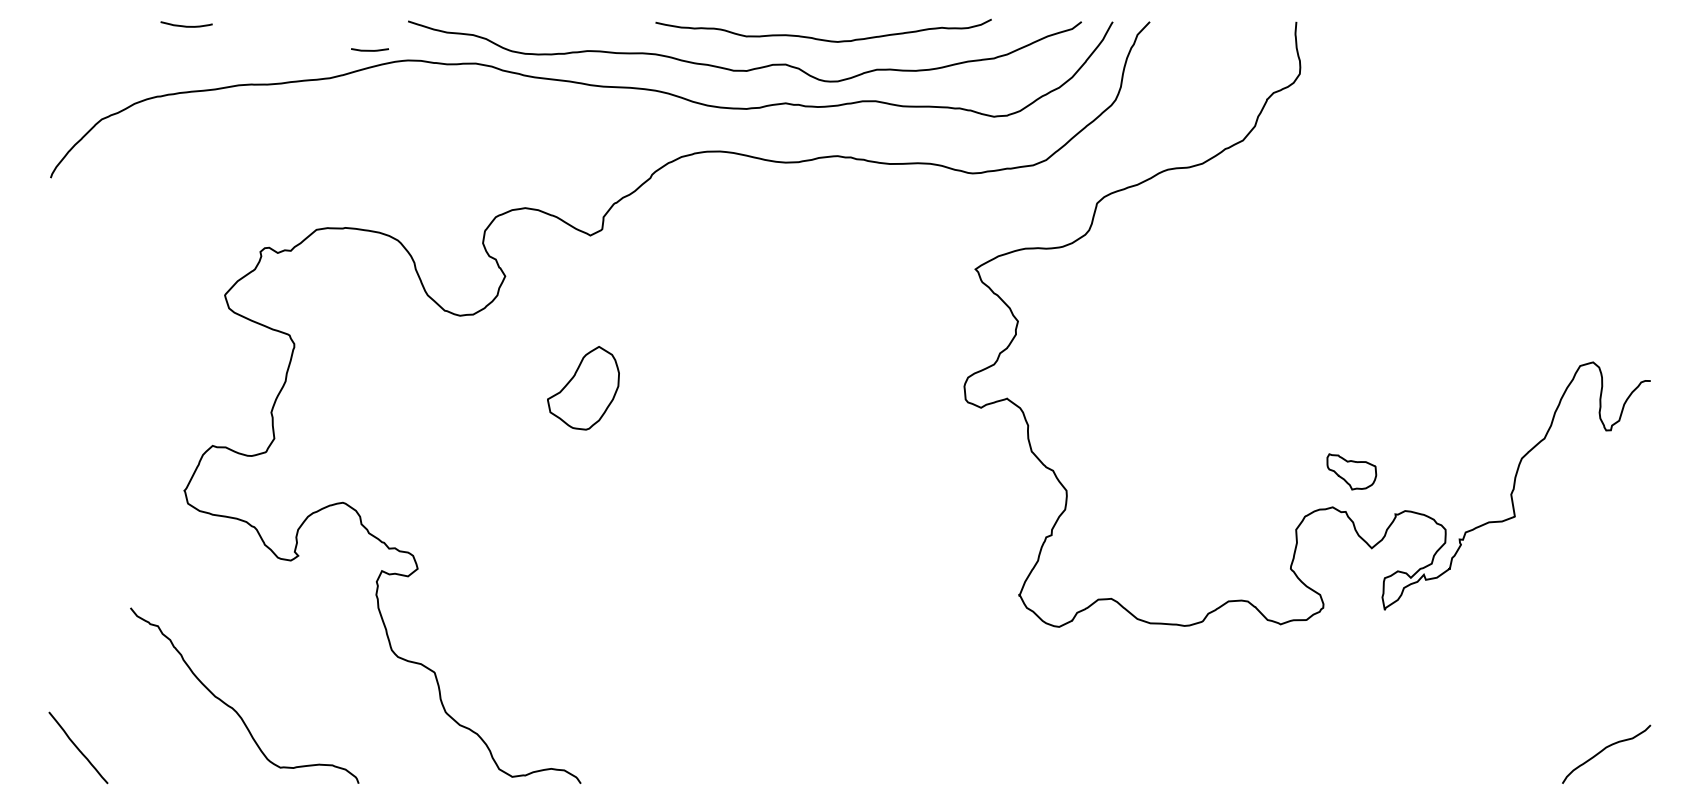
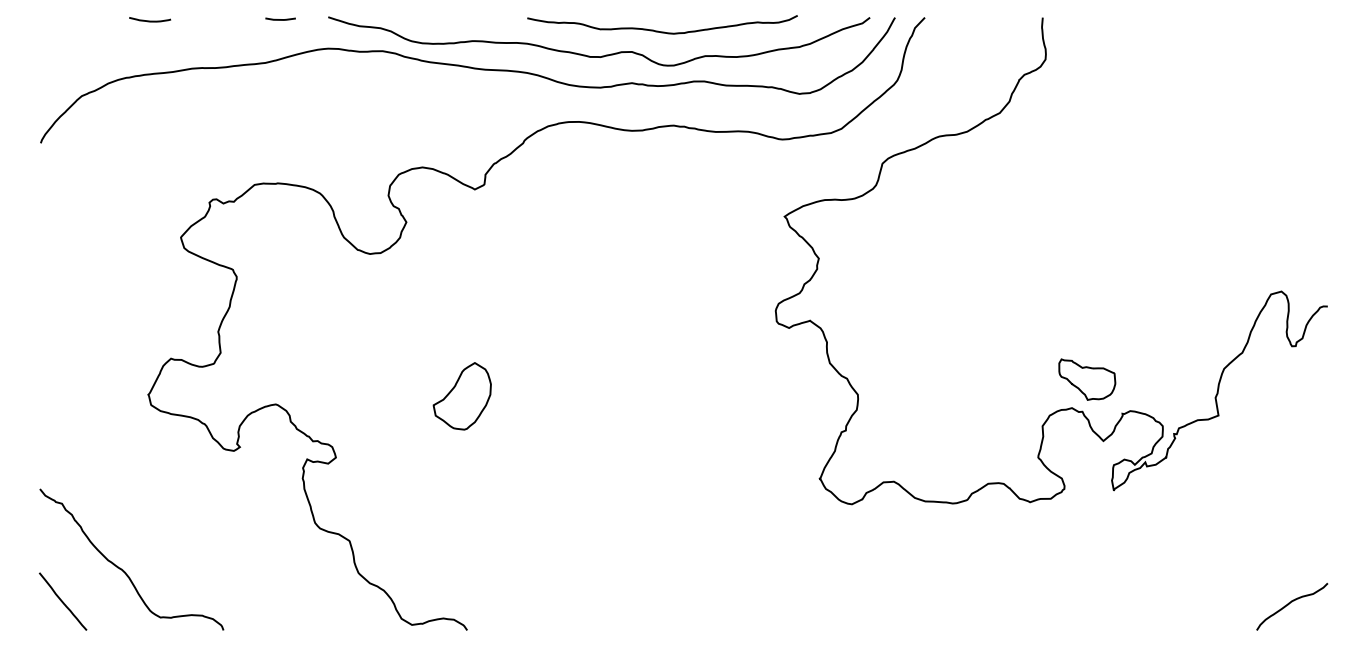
line: (369, 50) -> (280, 19), moved
part: (582, 388) -> (461, 396), moved
part: (1351, 471) -> (1087, 379), size x1.43
curve: (234, 707) -> (123, 569), moved

